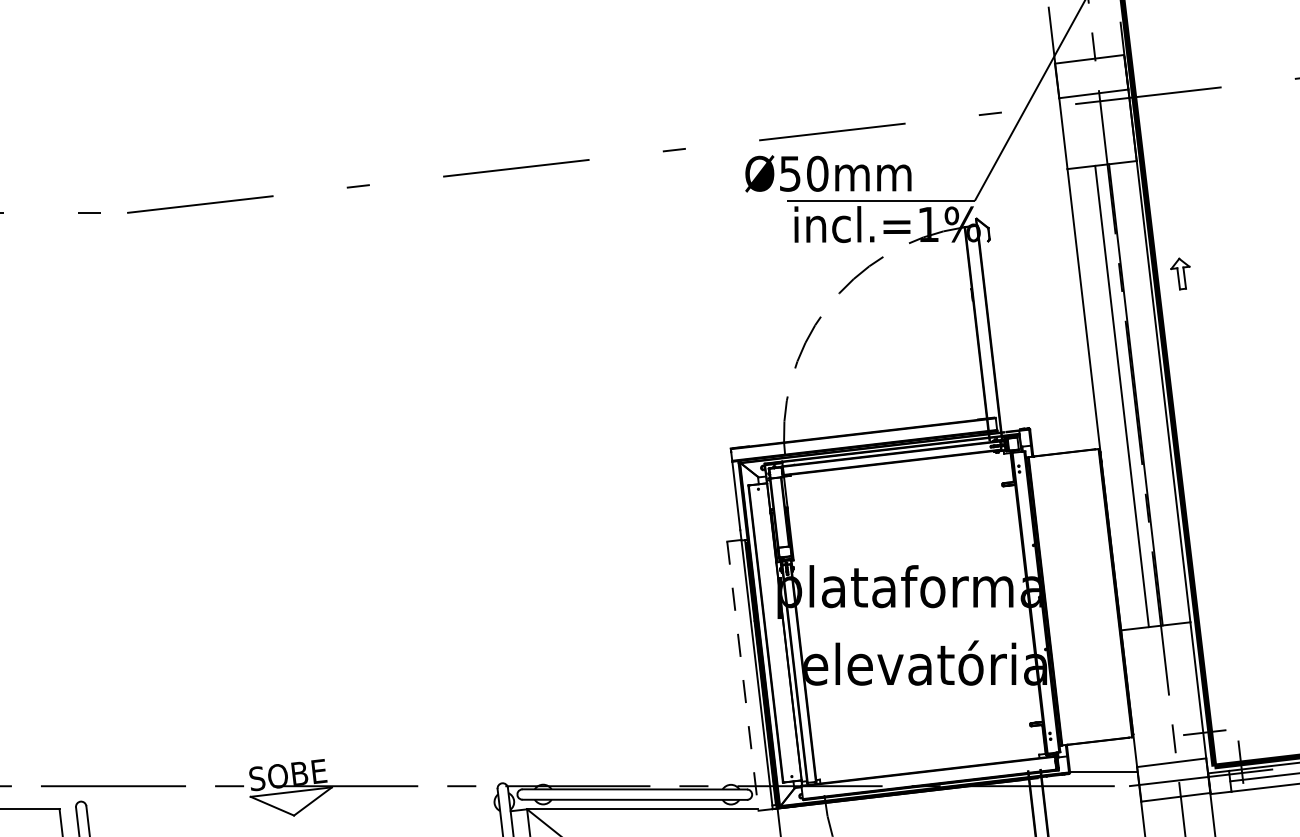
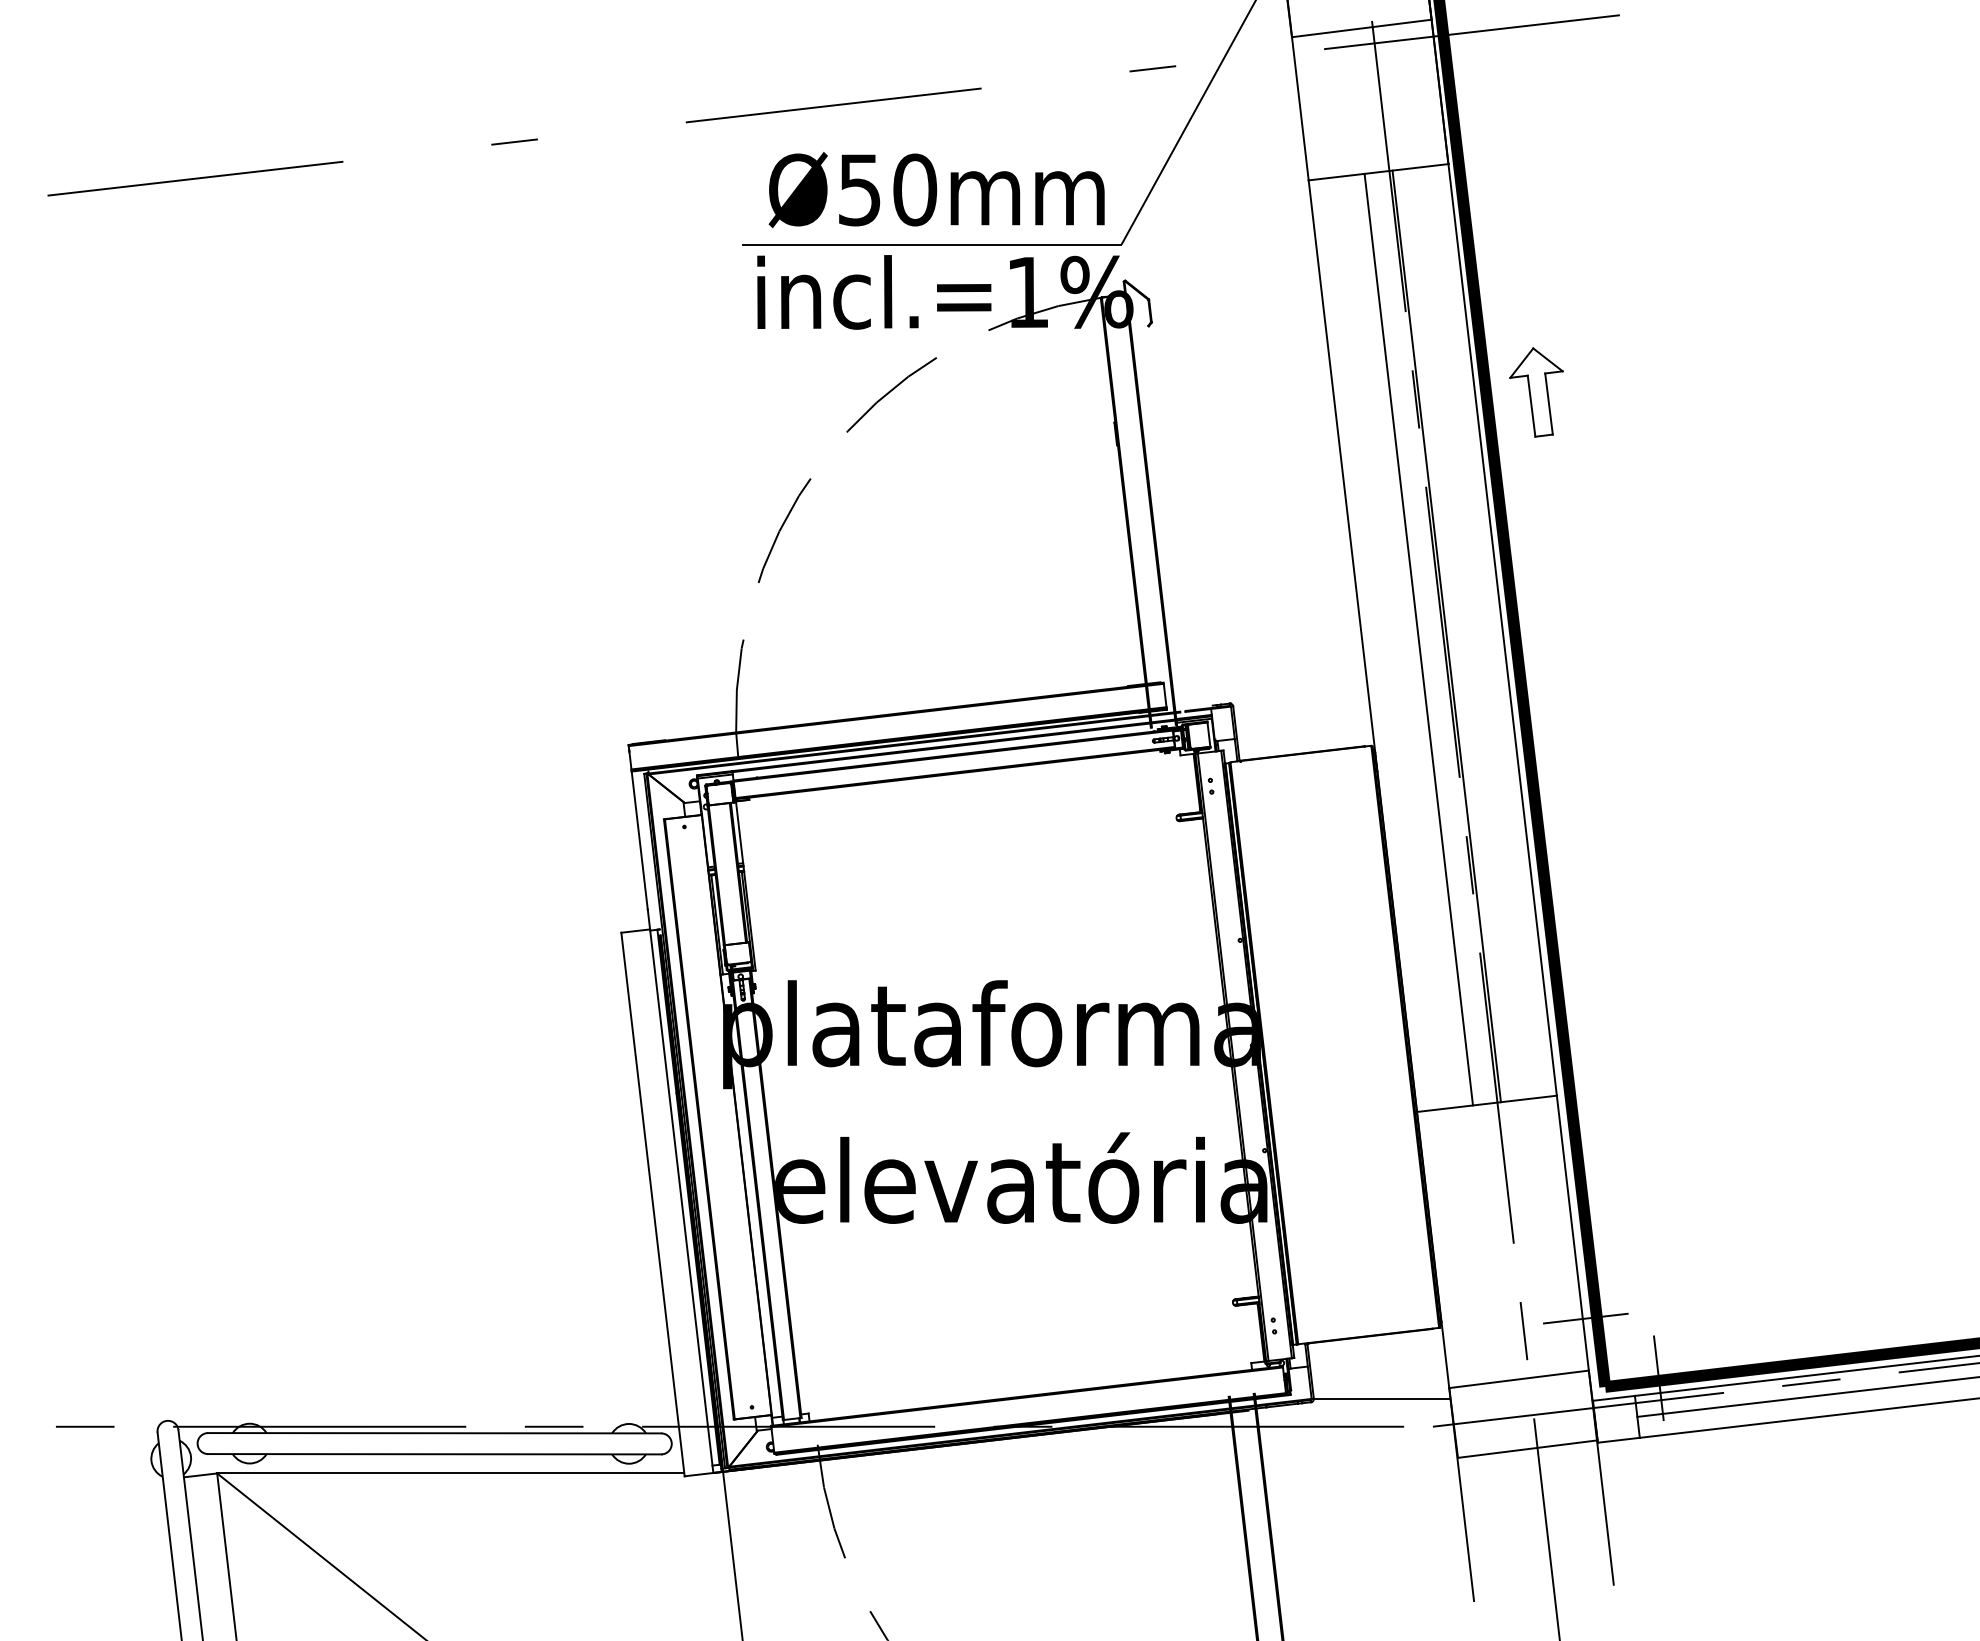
text: (828, 173) -> (936, 189), moved
part: (1180, 273) -> (1536, 391), size x1.43
line: (742, 676) -> (652, 1205), dashed -> solid

